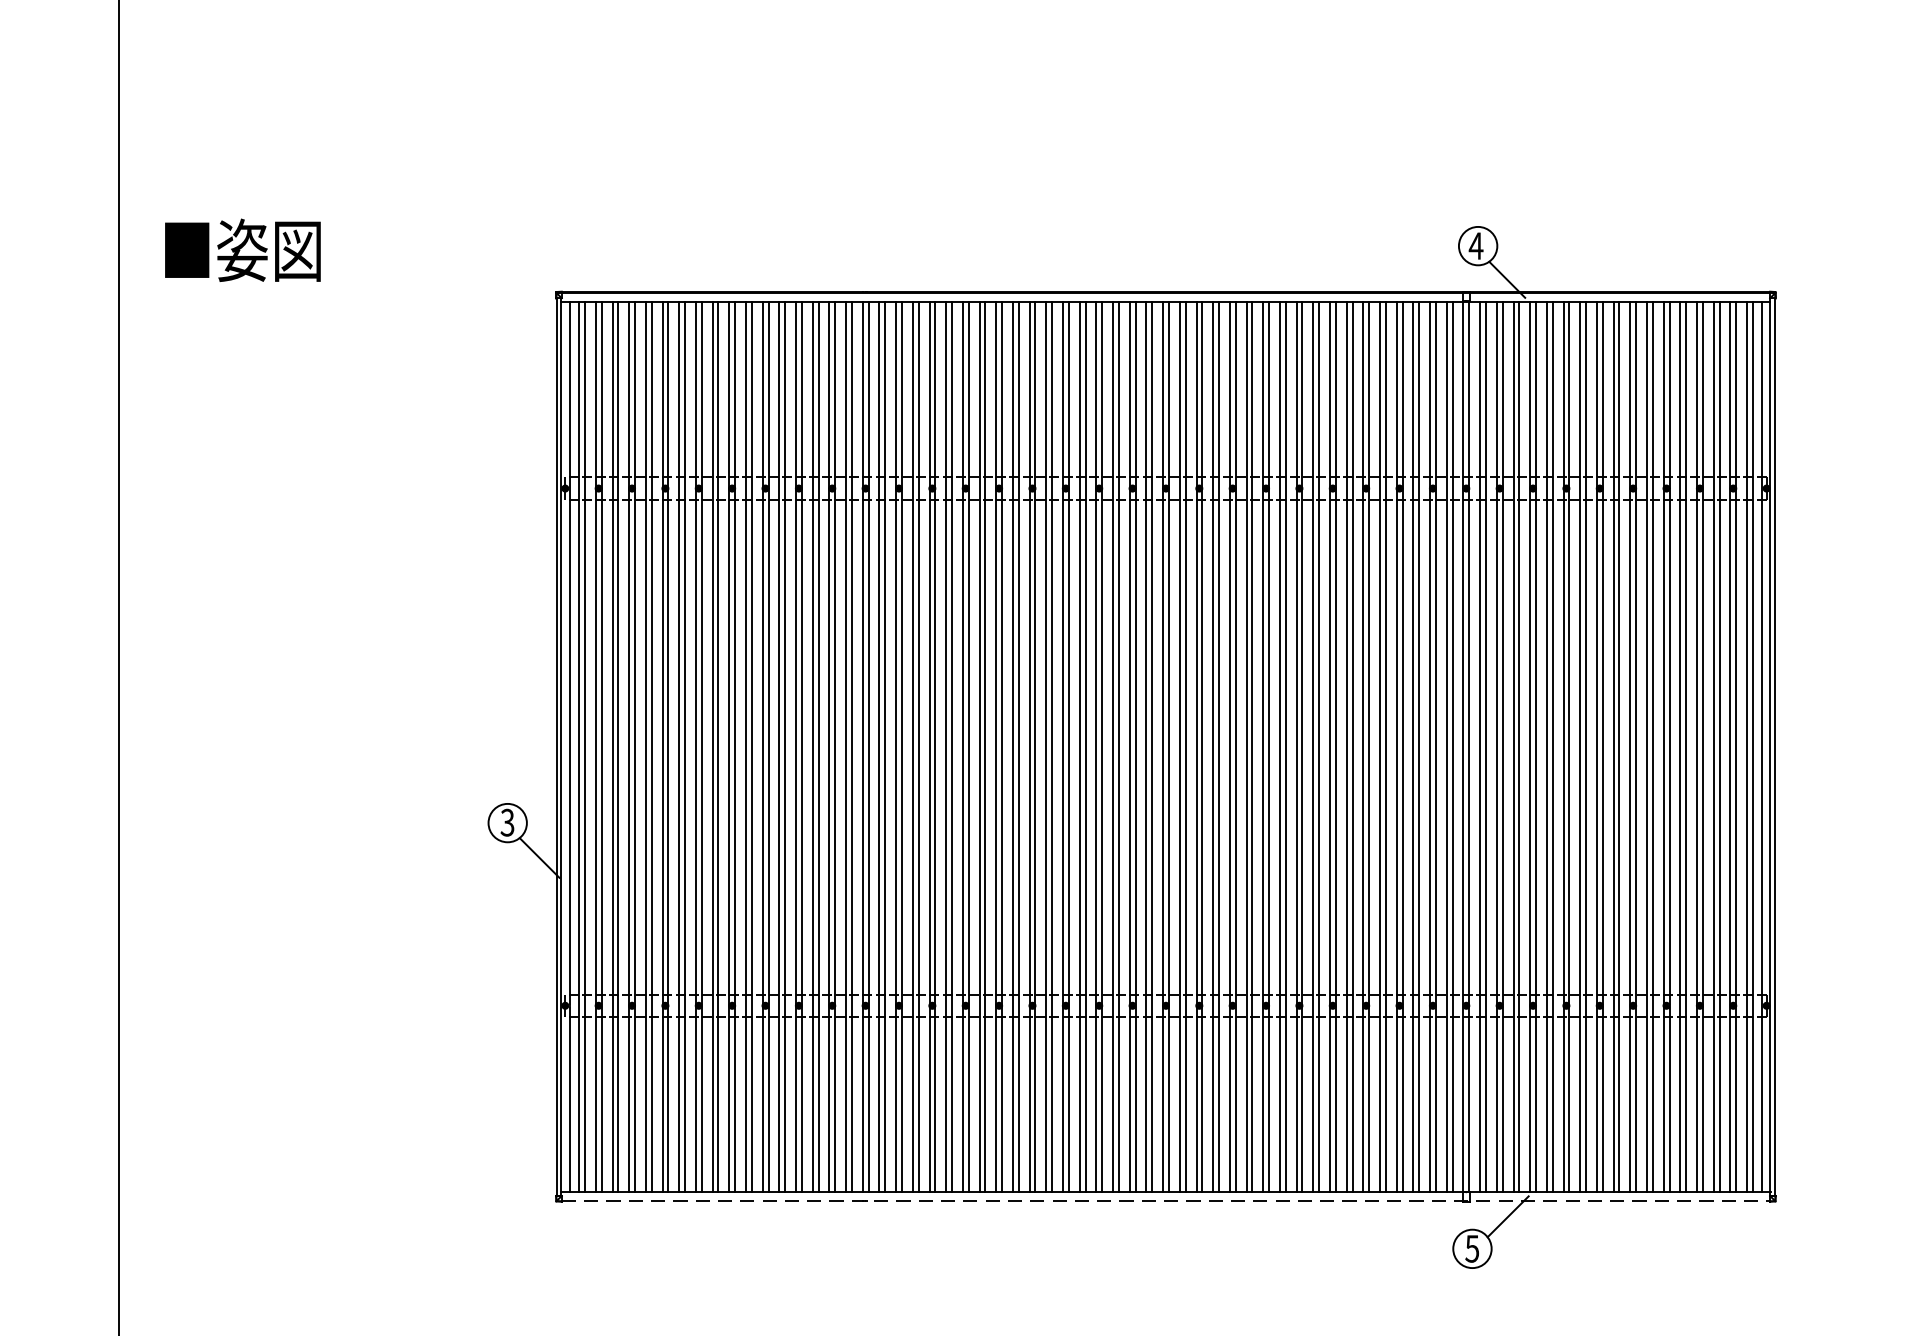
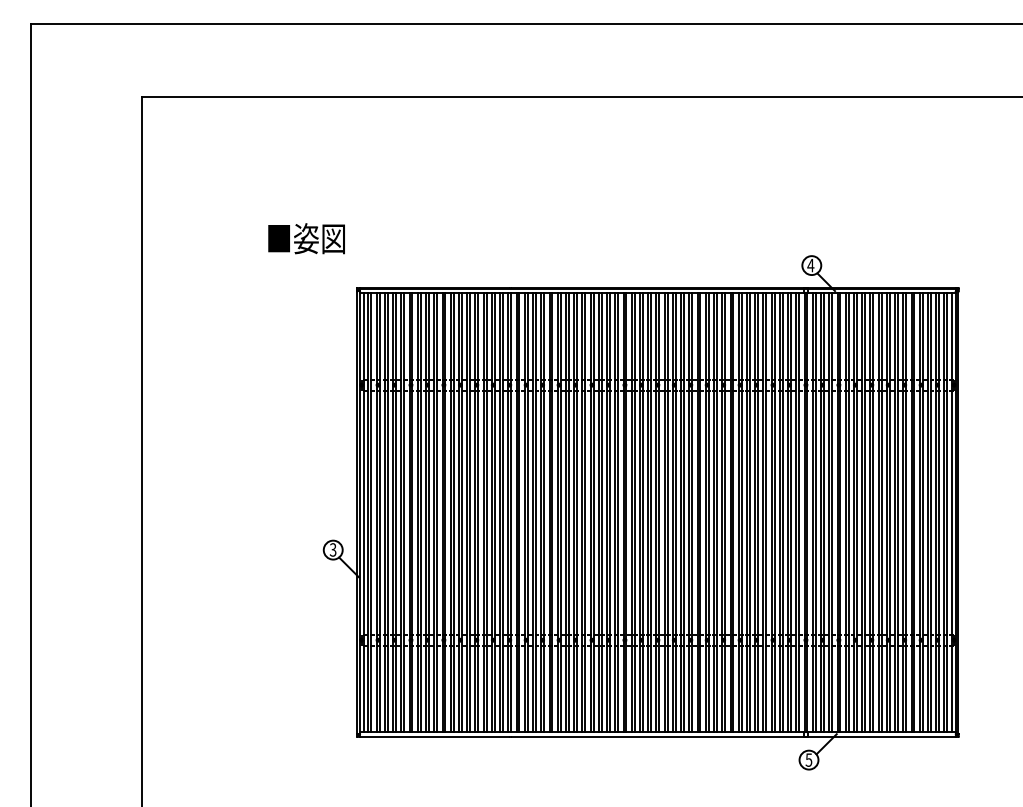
text: (242, 250) -> (306, 238), moved
line: (1165, 1201) -> (657, 736), dashed -> solid

